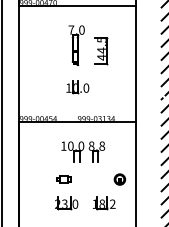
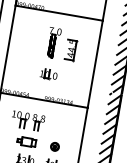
part: (83, 151) -> (28, 120), moved
part: (63, 179) -> (26, 141), size x1.67
part: (119, 179) -> (54, 146), moved

